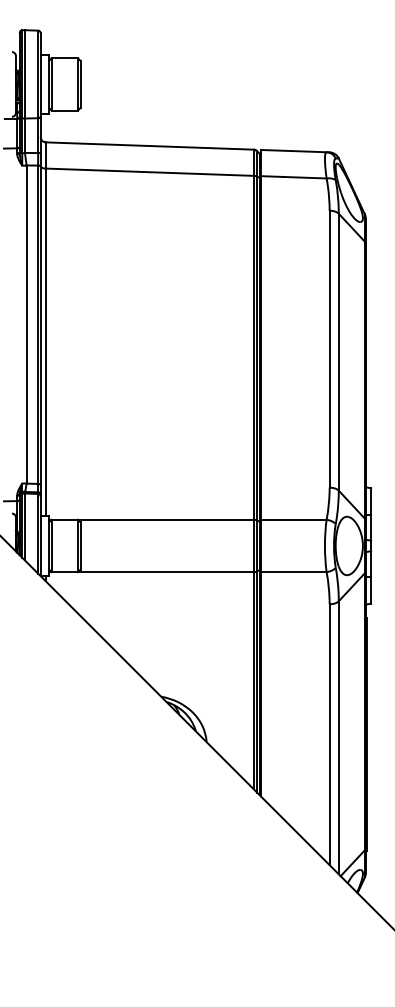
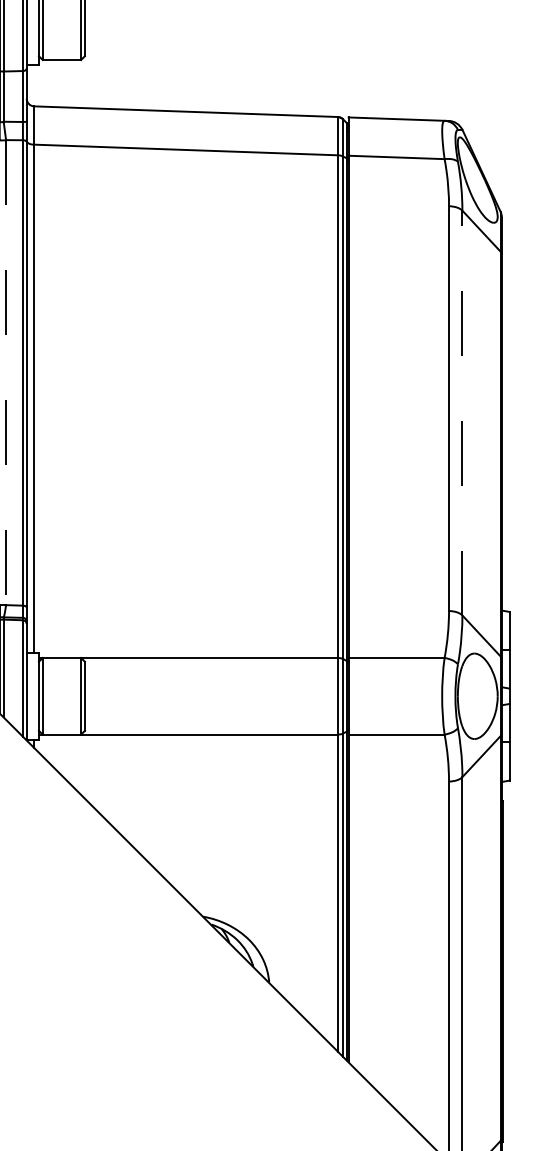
line: (26, 324) -> (5, 372), solid -> dashed
line: (338, 351) -> (461, 412), solid -> dashed

